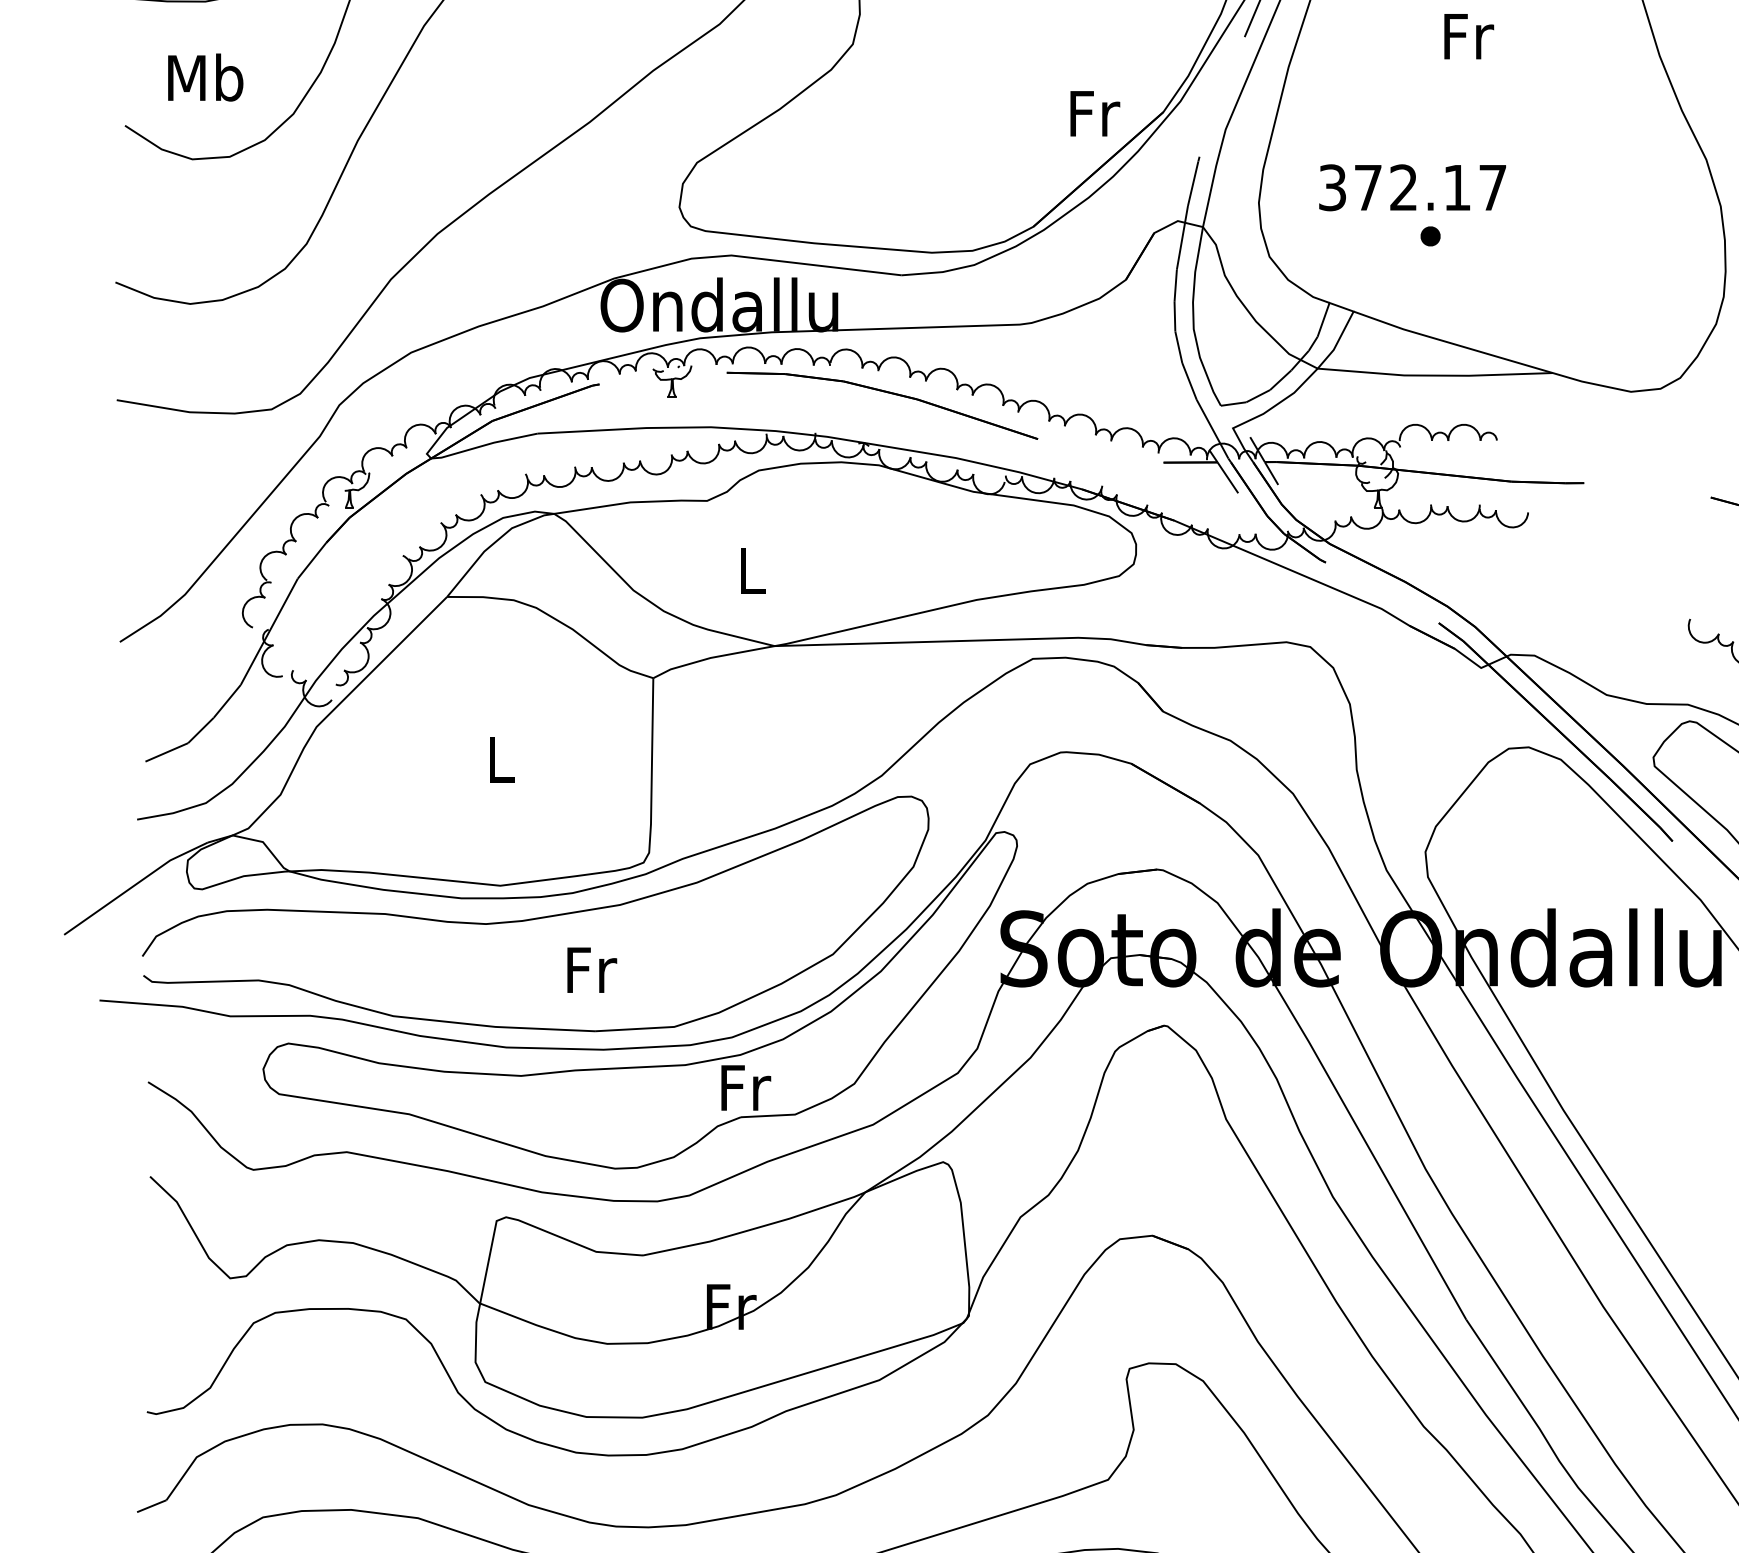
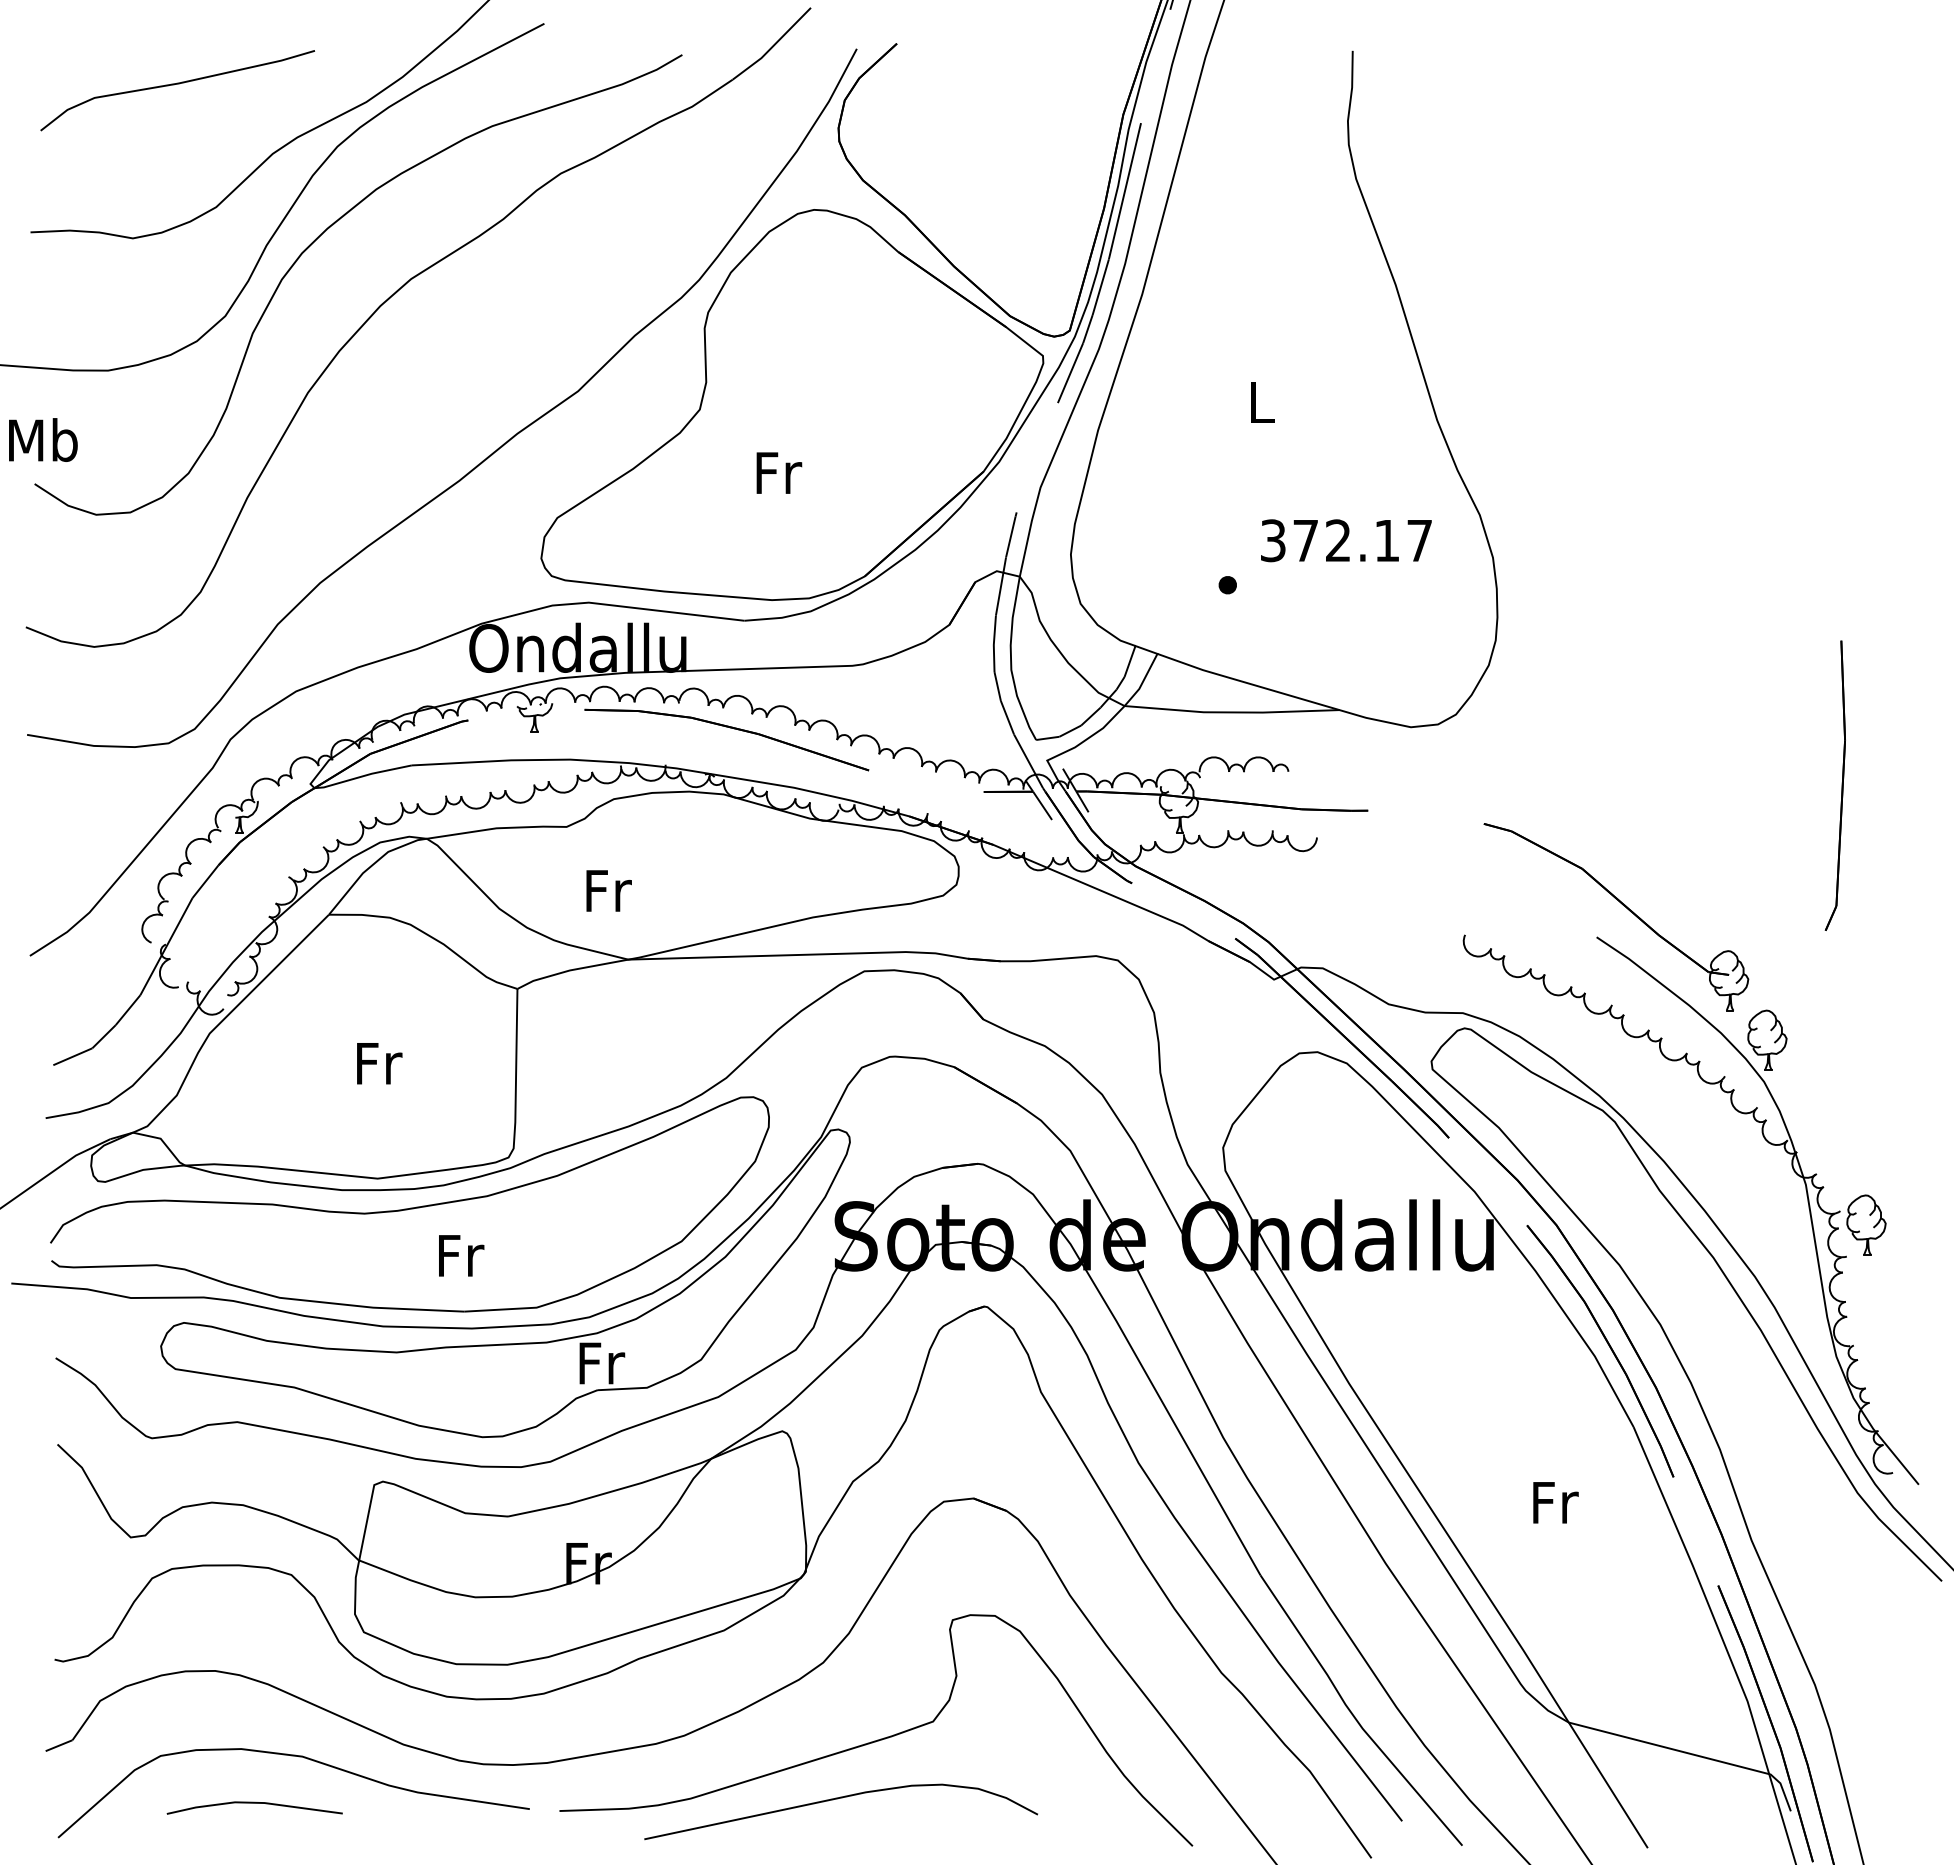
text: (1468, 36) -> (1262, 402), Fr -> L
text: (205, 76) -> (43, 439), moved
text: (1095, 113) -> (779, 472), moved
text: (1412, 187) -> (1346, 540), moved
text: (752, 570) -> (608, 890), L -> Fr
text: (502, 759) -> (379, 1063), L -> Fr

